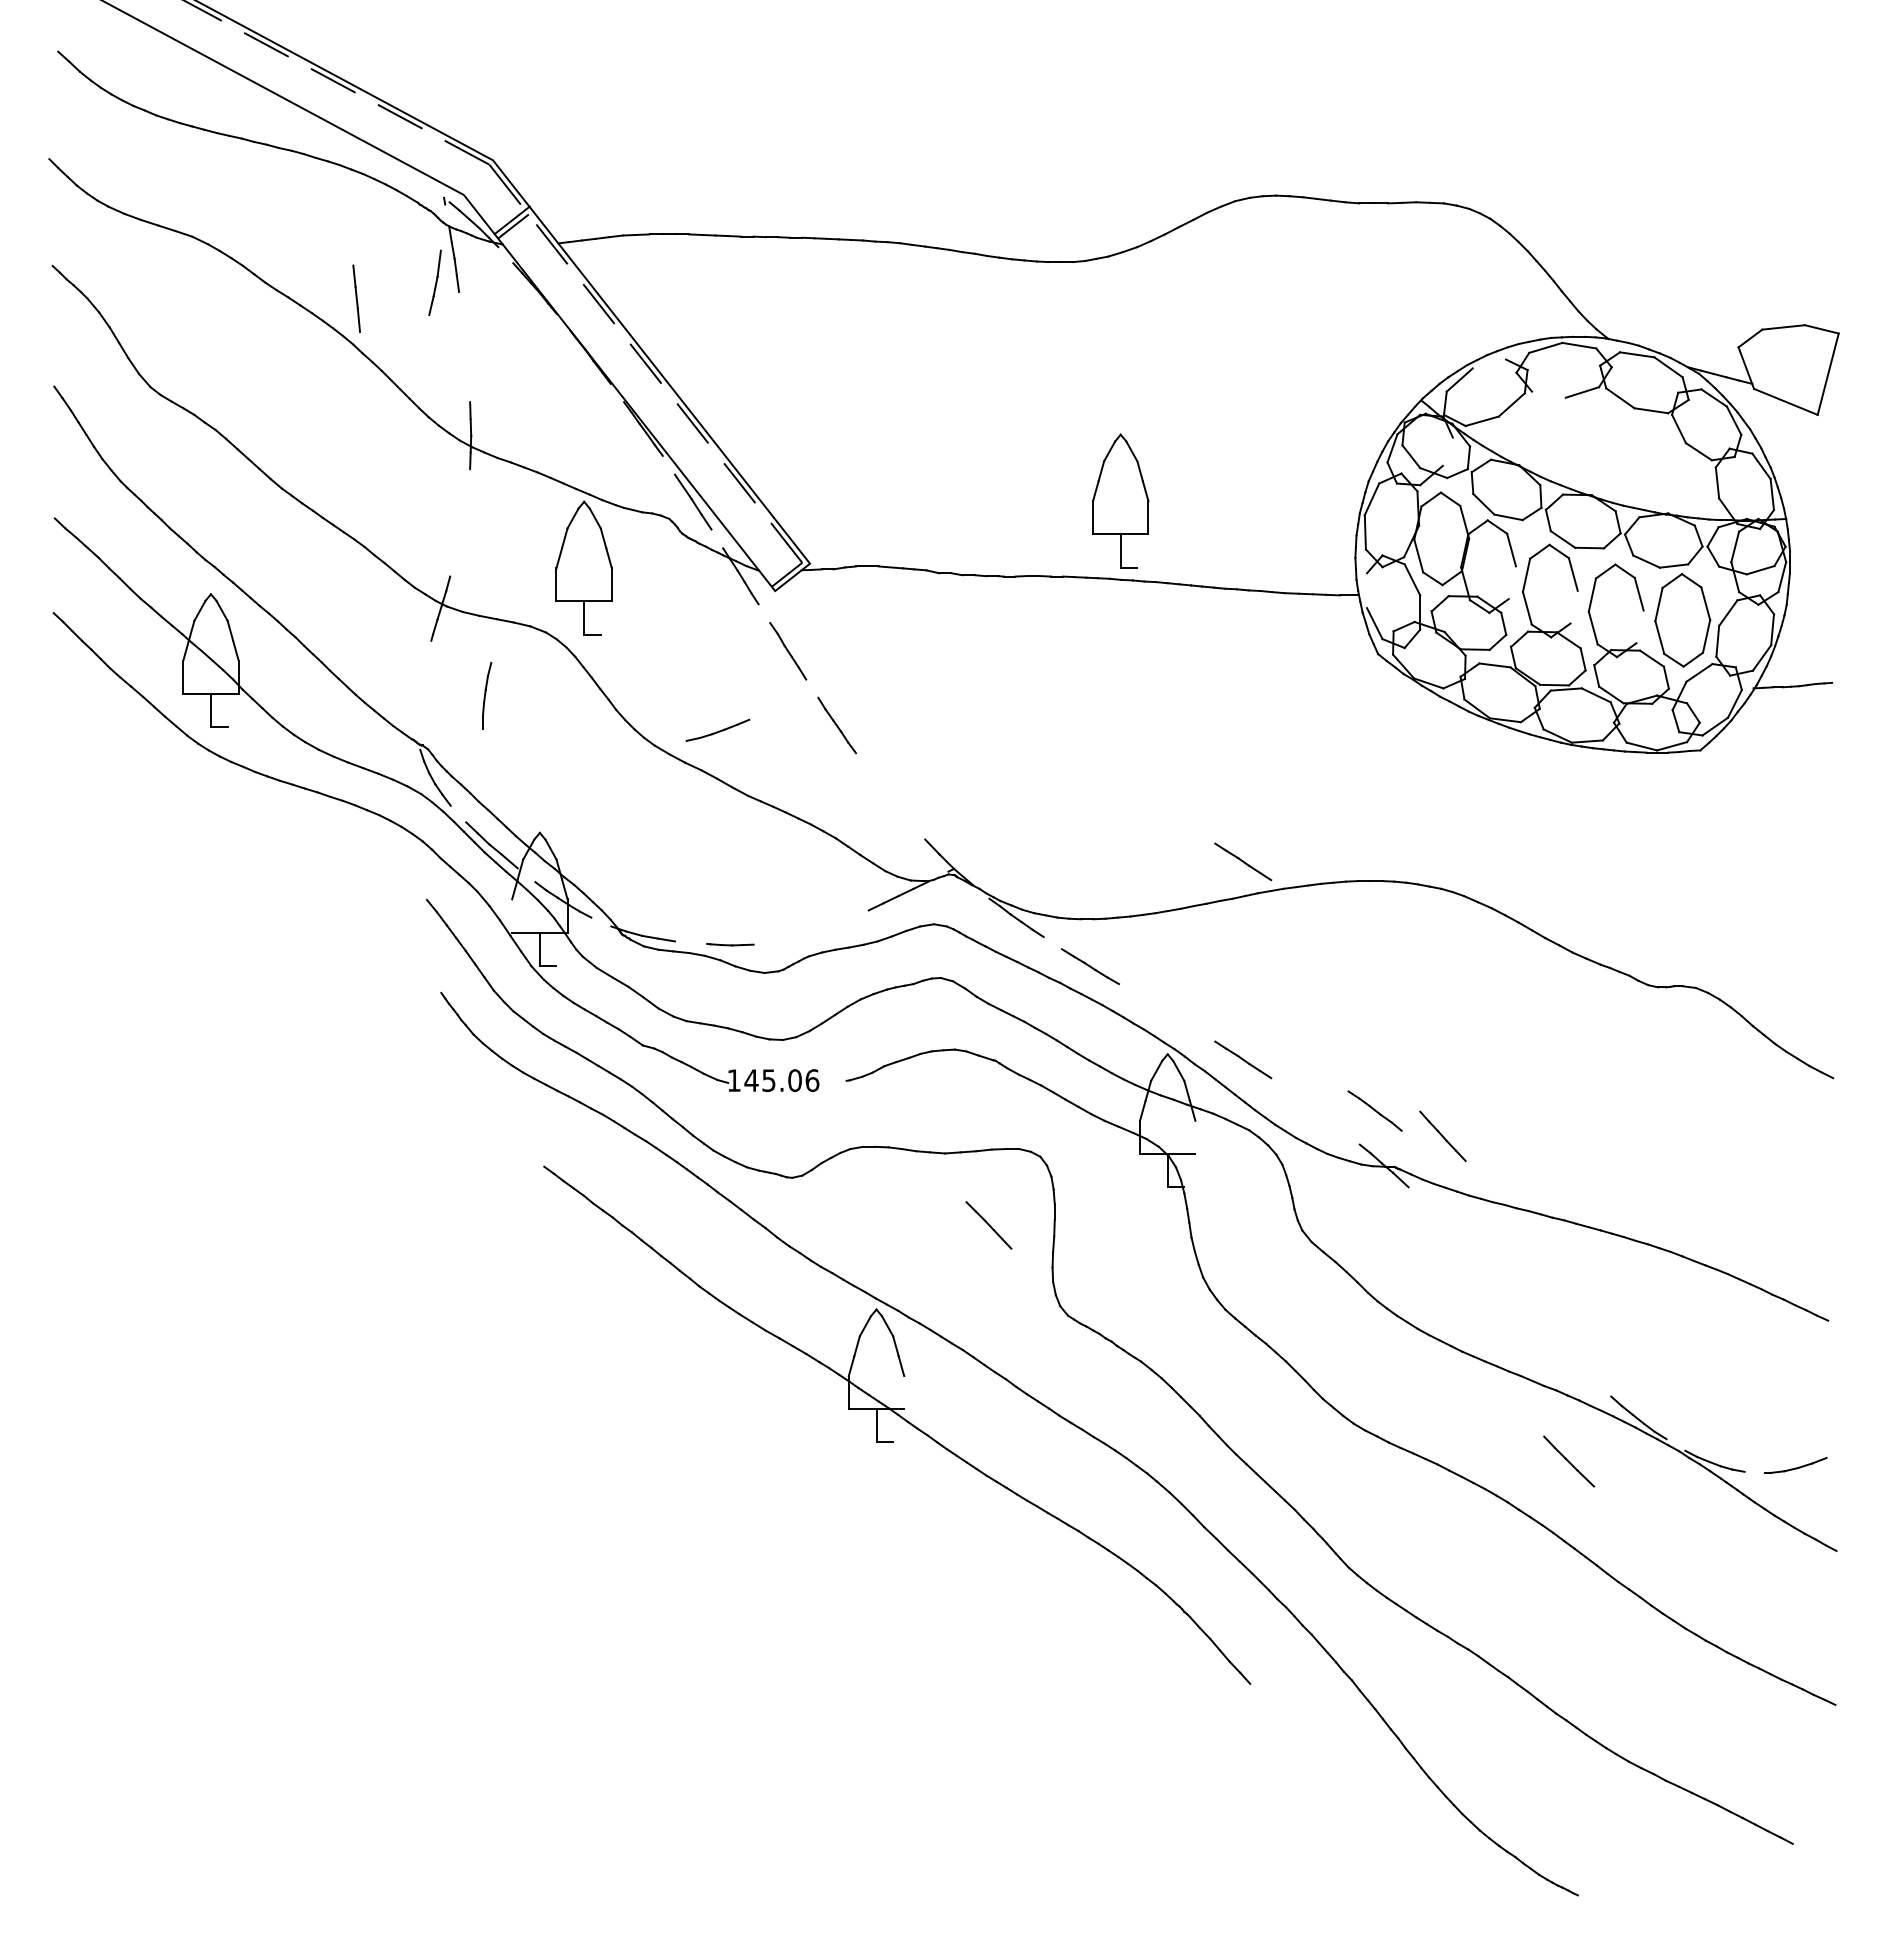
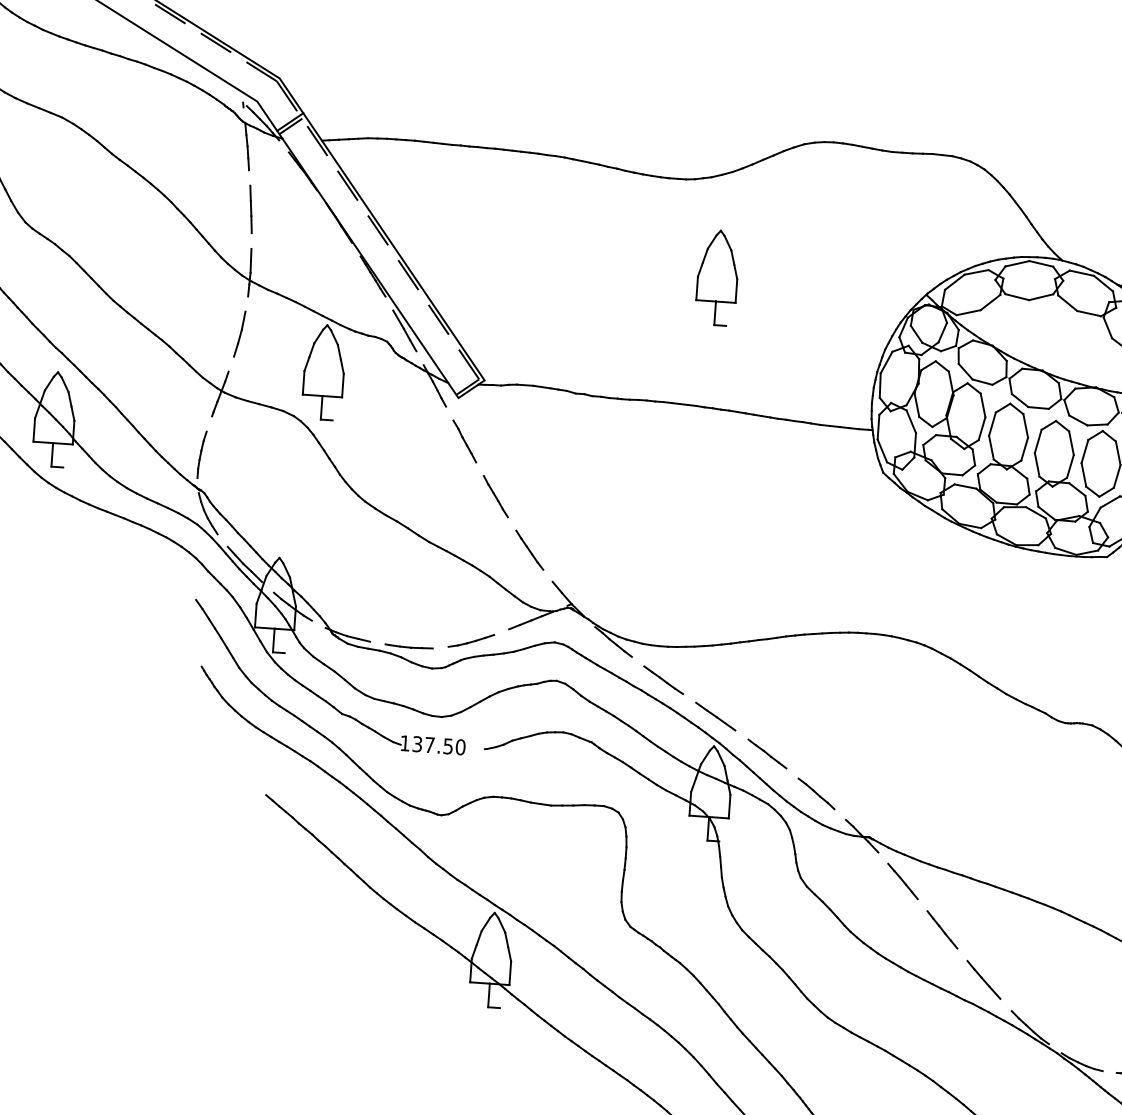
part: (434, 282) -> (239, 333), moved
line: (356, 298) -> (250, 209), moved
line: (1489, 363) -> (976, 272), added
line: (1548, 394) -> (1017, 296), added
line: (1447, 451) -> (942, 332), added
part: (1120, 500) -> (717, 277), moved
line: (1511, 582) -> (981, 428), added
line: (1367, 590) -> (878, 427), added
line: (1573, 606) -> (1024, 448), added
line: (1639, 626) -> (1070, 466), added
part: (487, 695) -> (202, 454), moved
part: (717, 729) -> (471, 640), moved
line: (889, 797) -> (529, 550), added
line: (1243, 861) -> (777, 613), removed
line: (512, 915) -> (256, 615), added
part: (730, 944) -> (409, 646), size x1.43
line: (1166, 1012) -> (715, 716), added
text: (781, 1080) -> (438, 745), 145.06 -> 137.50
line: (1374, 1110) -> (816, 793), moved
line: (1442, 1136) -> (942, 929), moved
line: (1195, 1137) -> (729, 806), added
line: (988, 1225) -> (902, 881), moved
line: (904, 1392) -> (510, 973), added
line: (1569, 1461) -> (984, 979), moved

